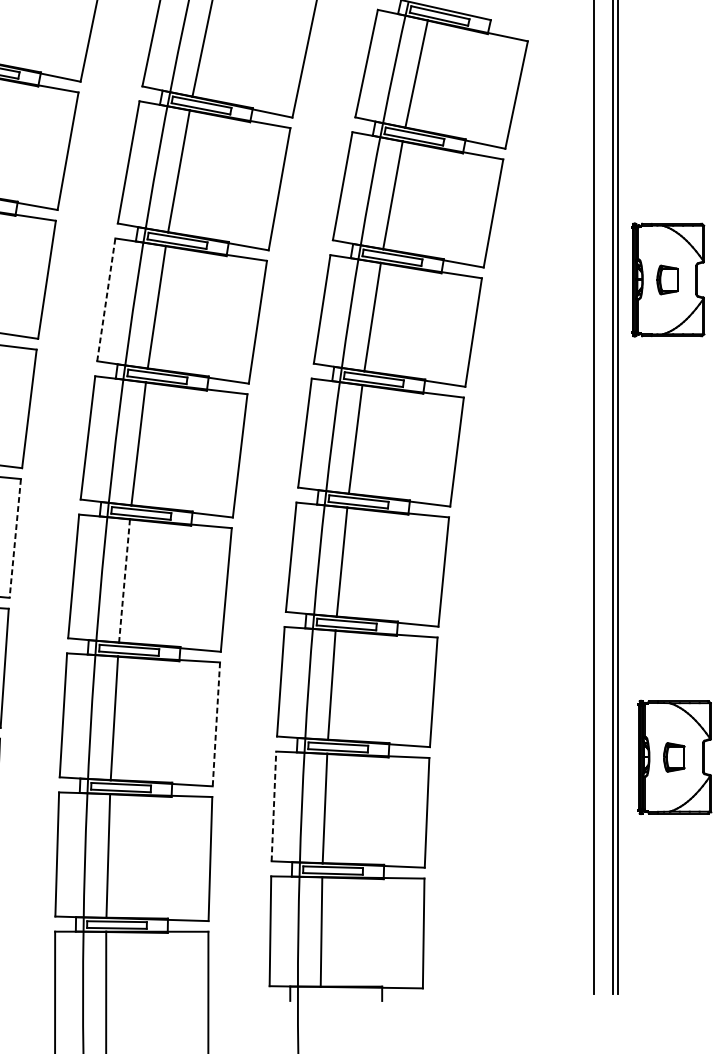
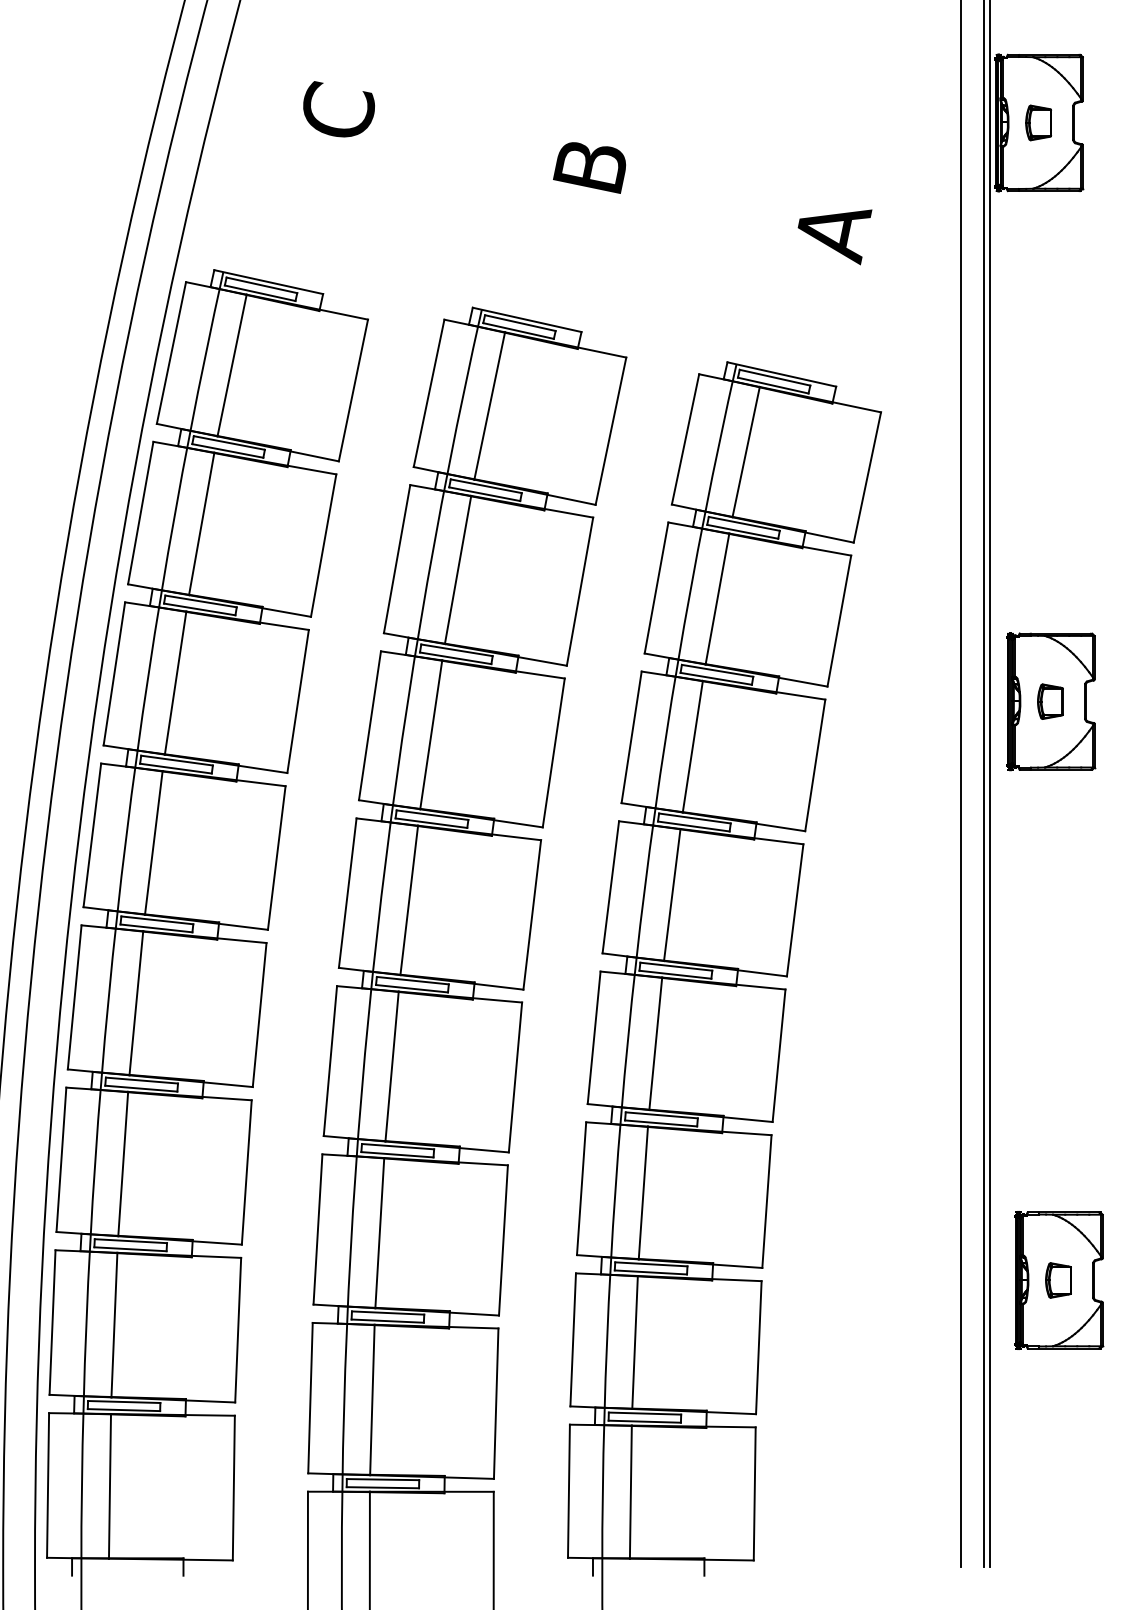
line: (106, 299) -> (370, 725), dashed -> solid
line: (15, 538) -> (259, 1015), dashed -> solid
line: (124, 580) -> (392, 1066), dashed -> solid
line: (216, 724) -> (503, 1240), dashed -> solid
line: (274, 806) -> (573, 1339), dashed -> solid

